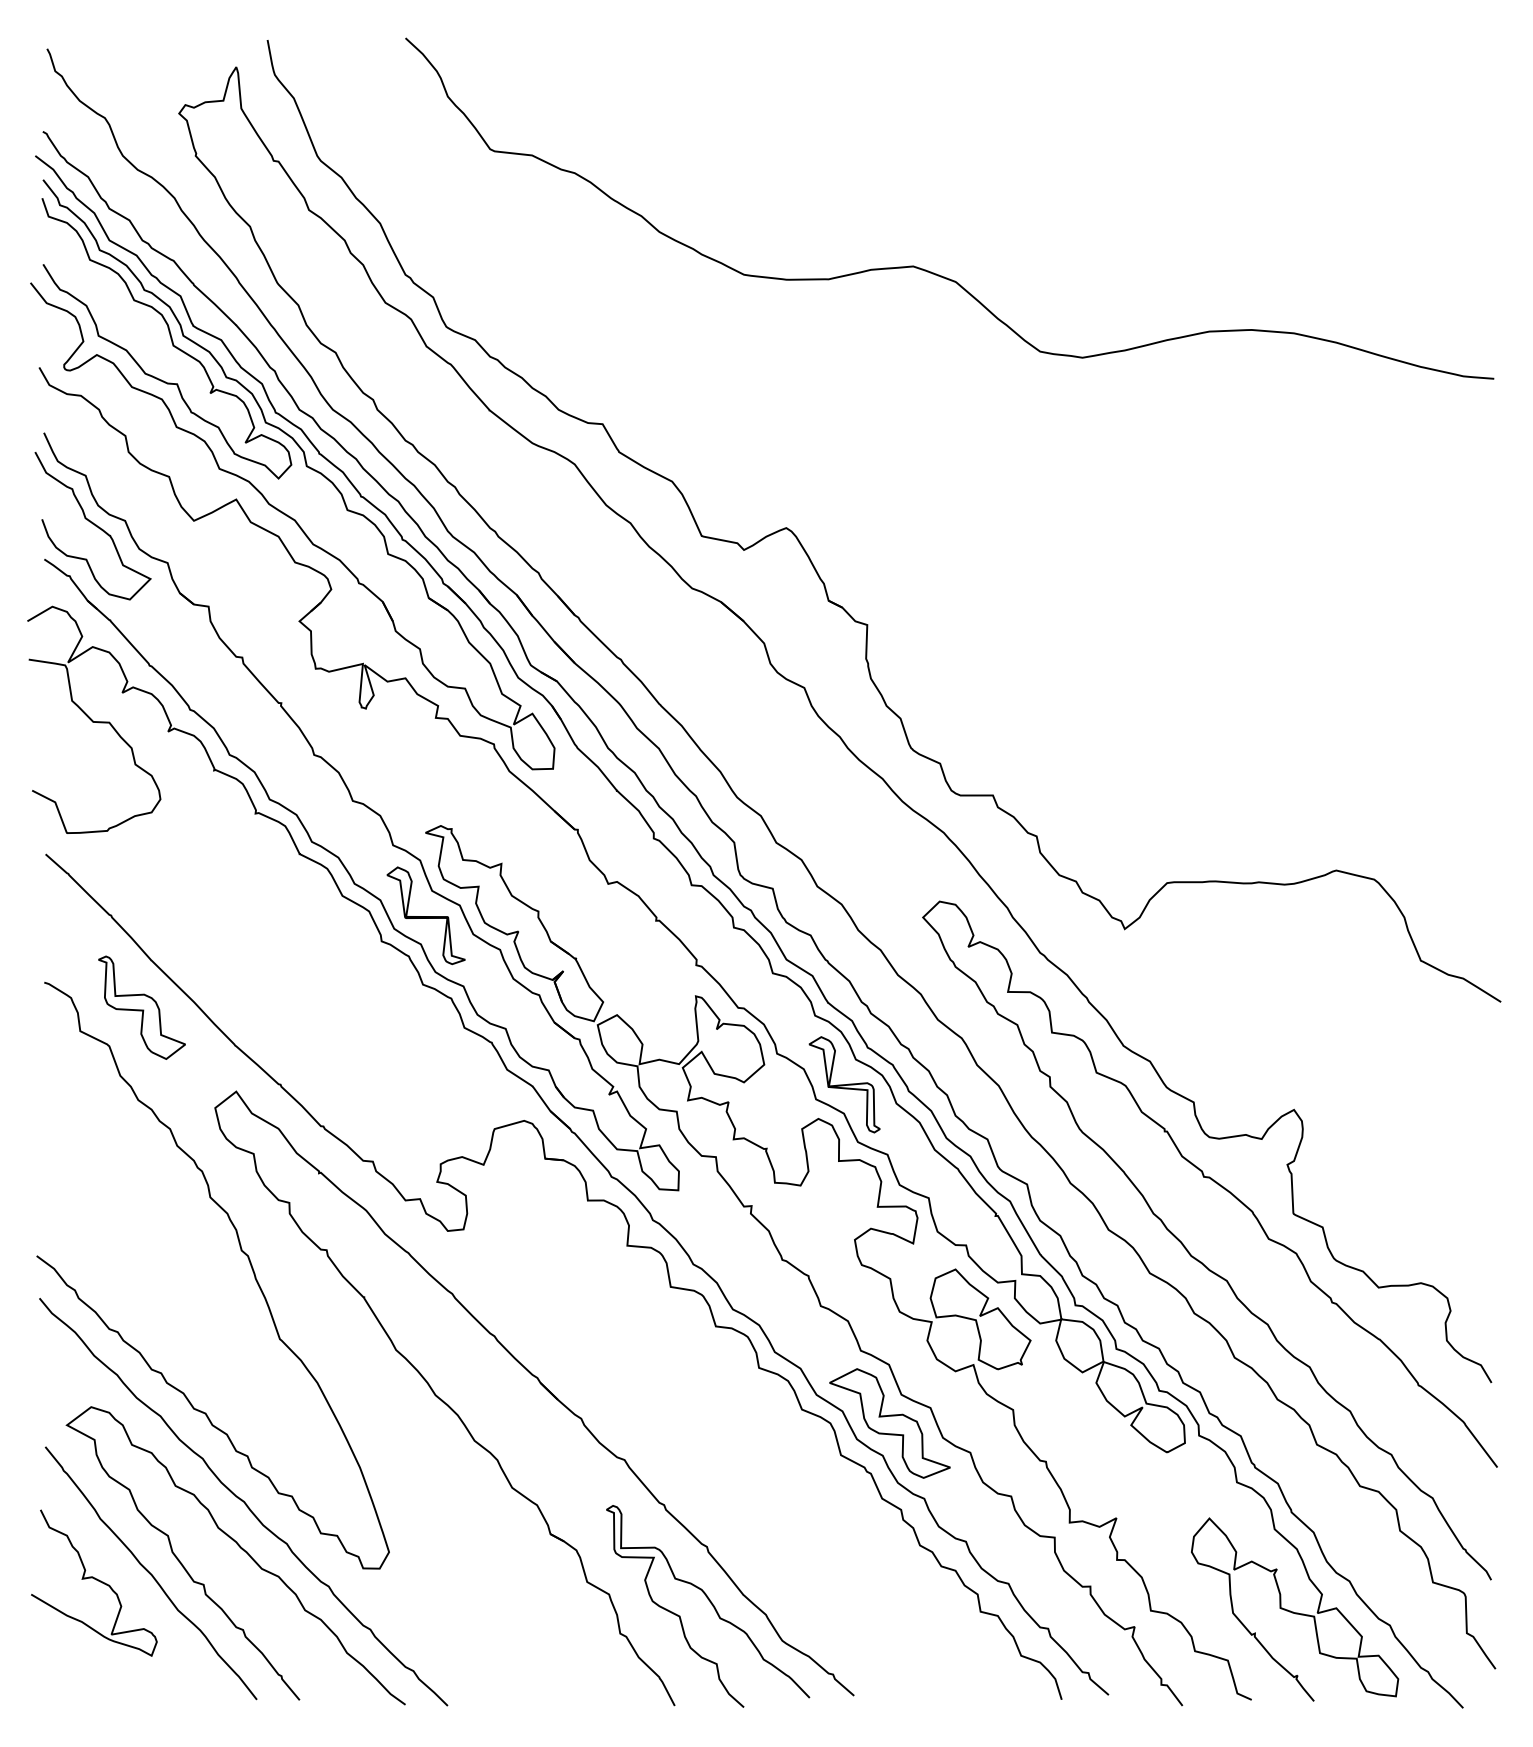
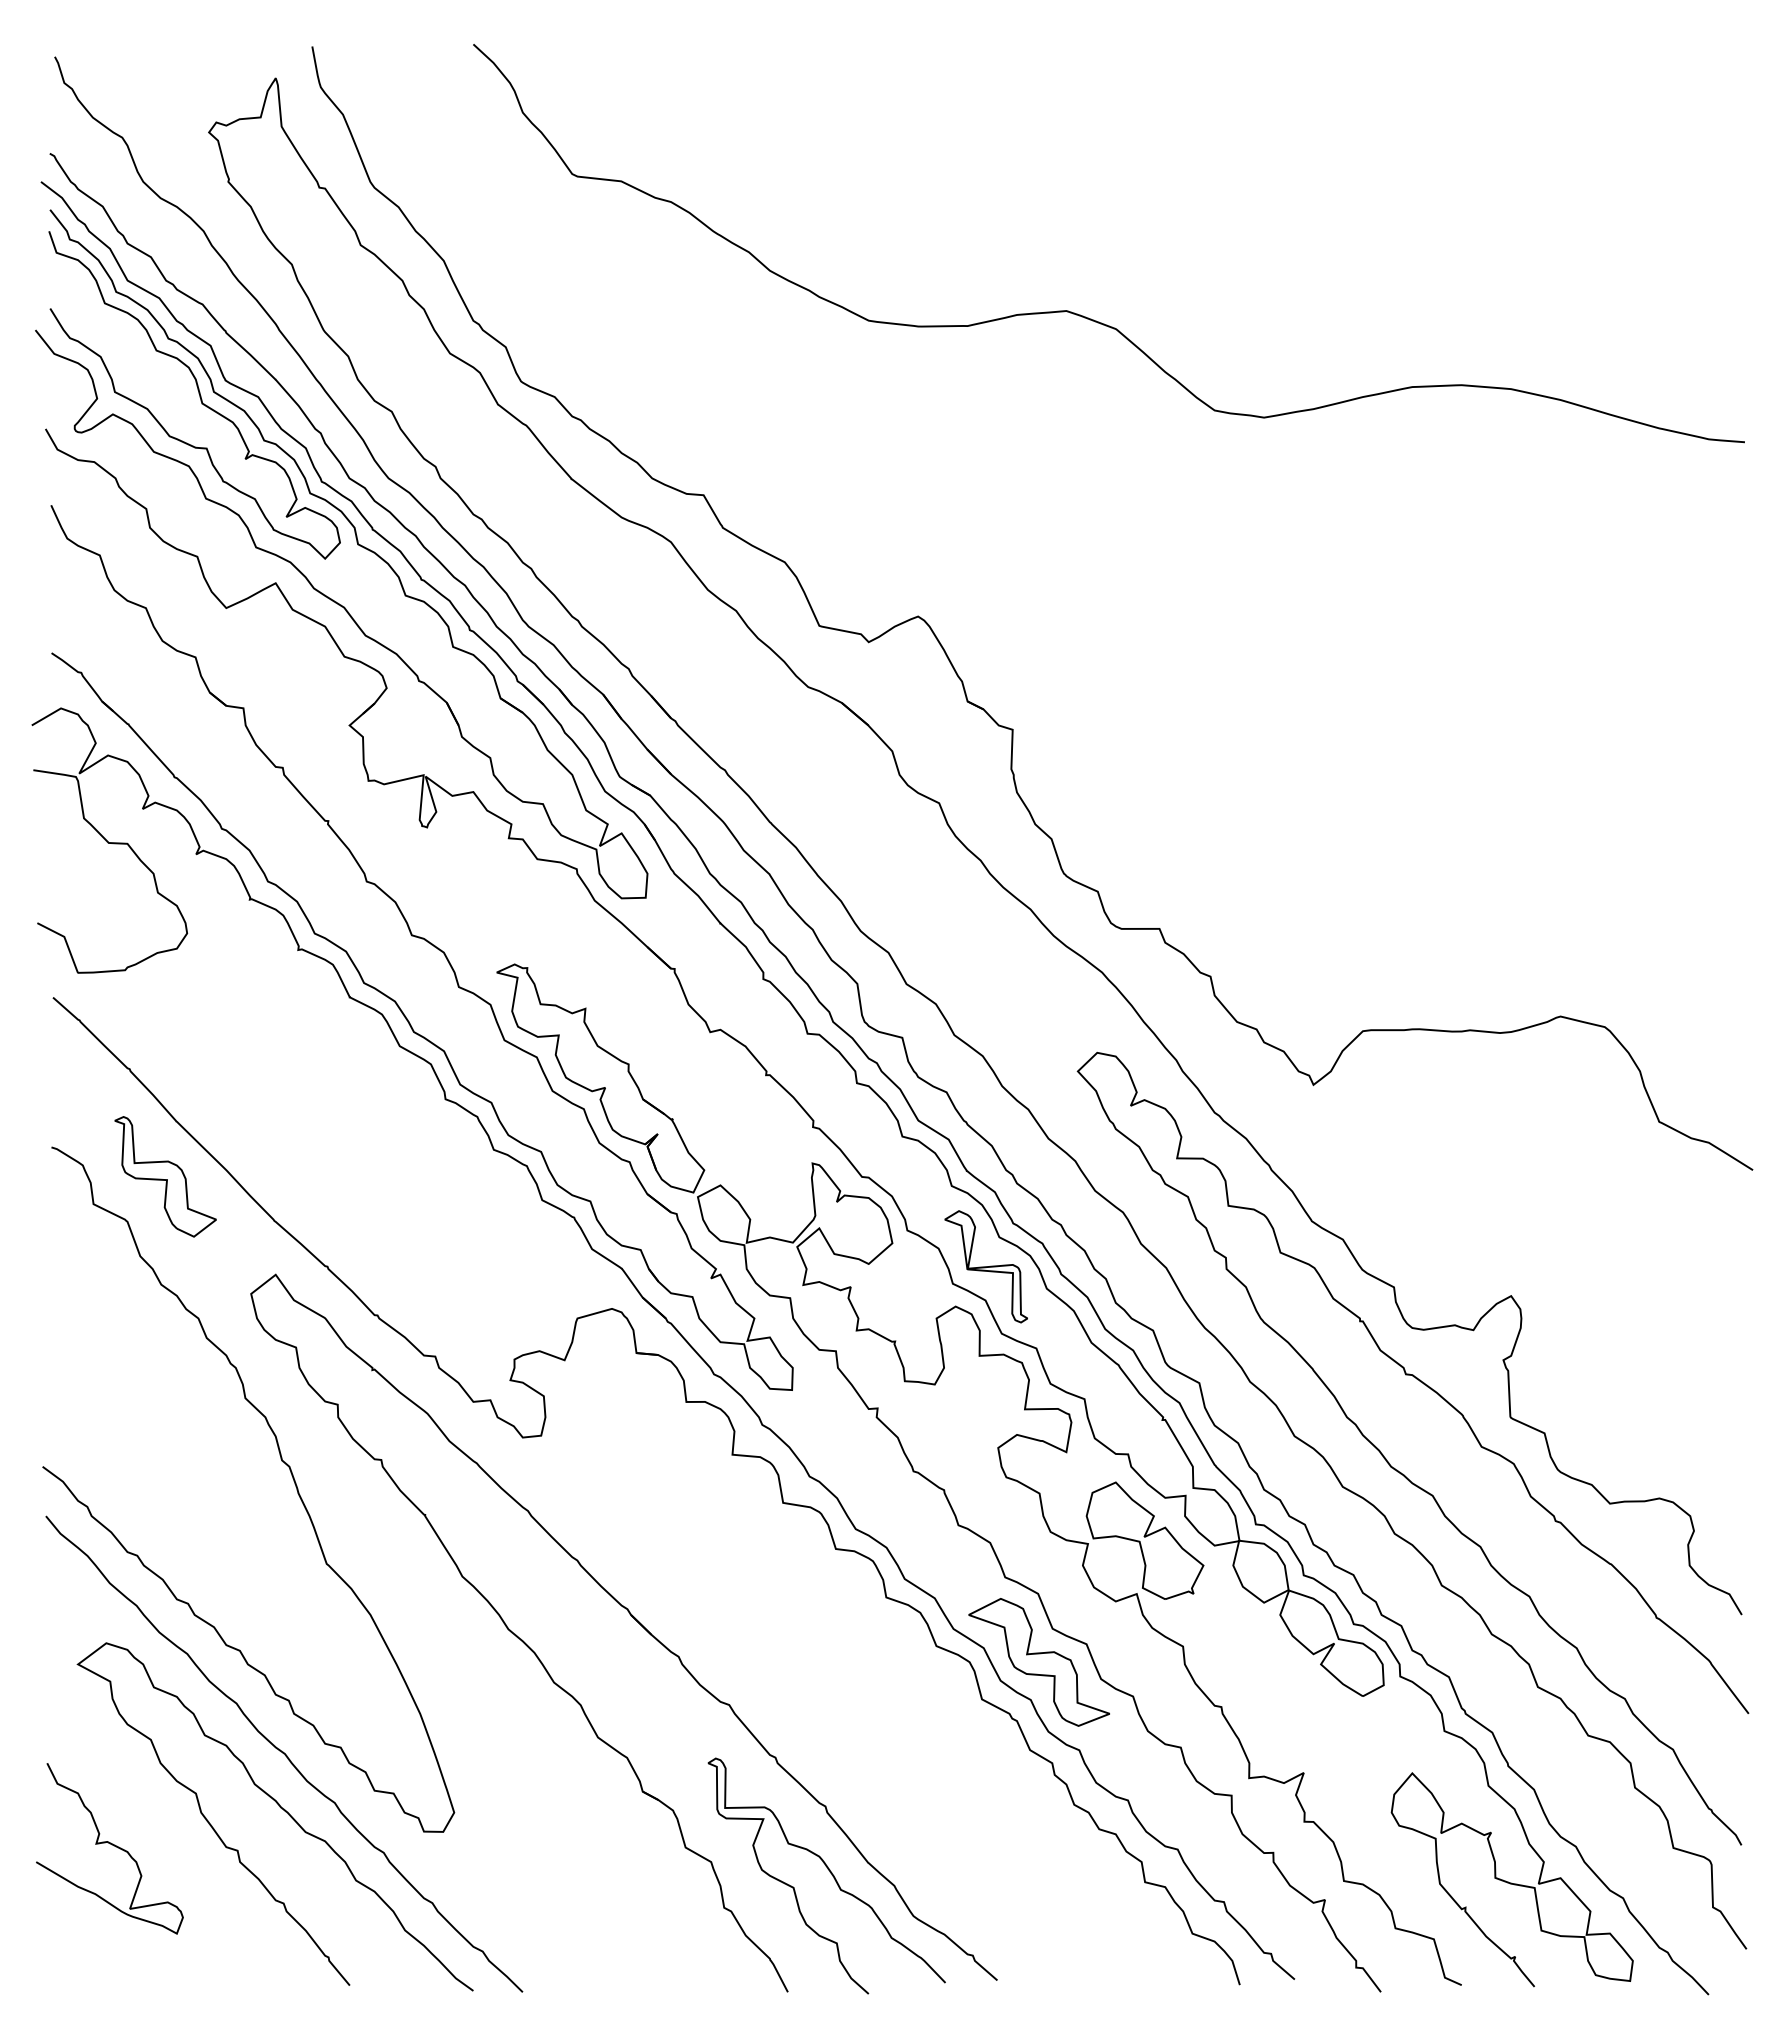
curve: (93, 524) -> (108, 612), removed
part: (426, 915) -> (497, 1069), removed
curve: (151, 1573) -> (176, 1837), removed

